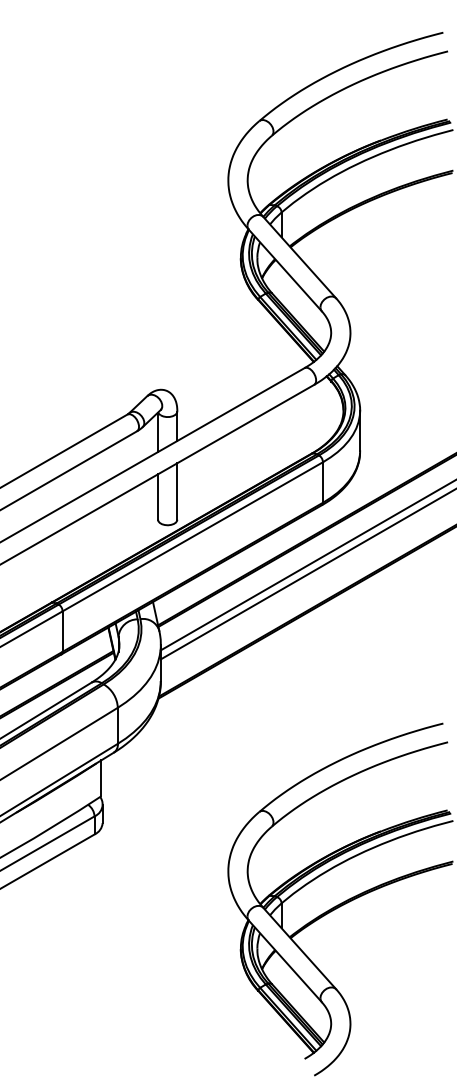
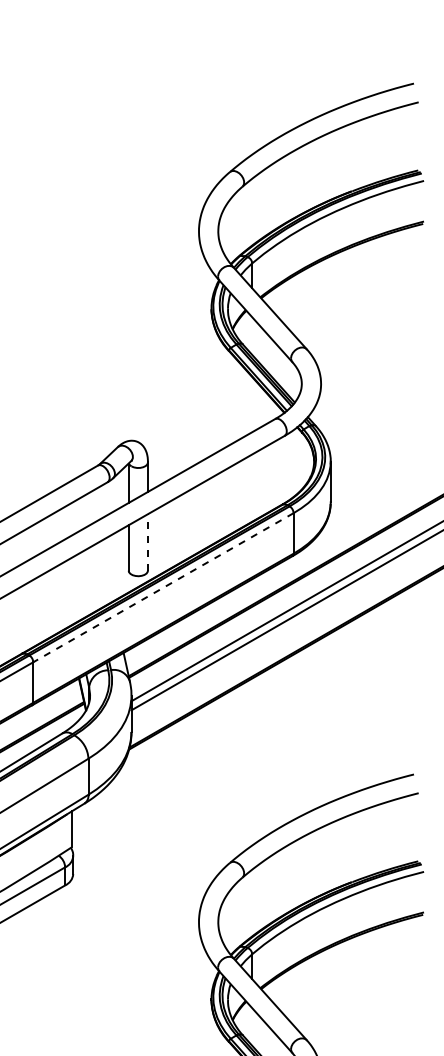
line: (177, 490) -> (148, 541), solid -> dashed
line: (192, 537) -> (163, 588), solid -> dashed

